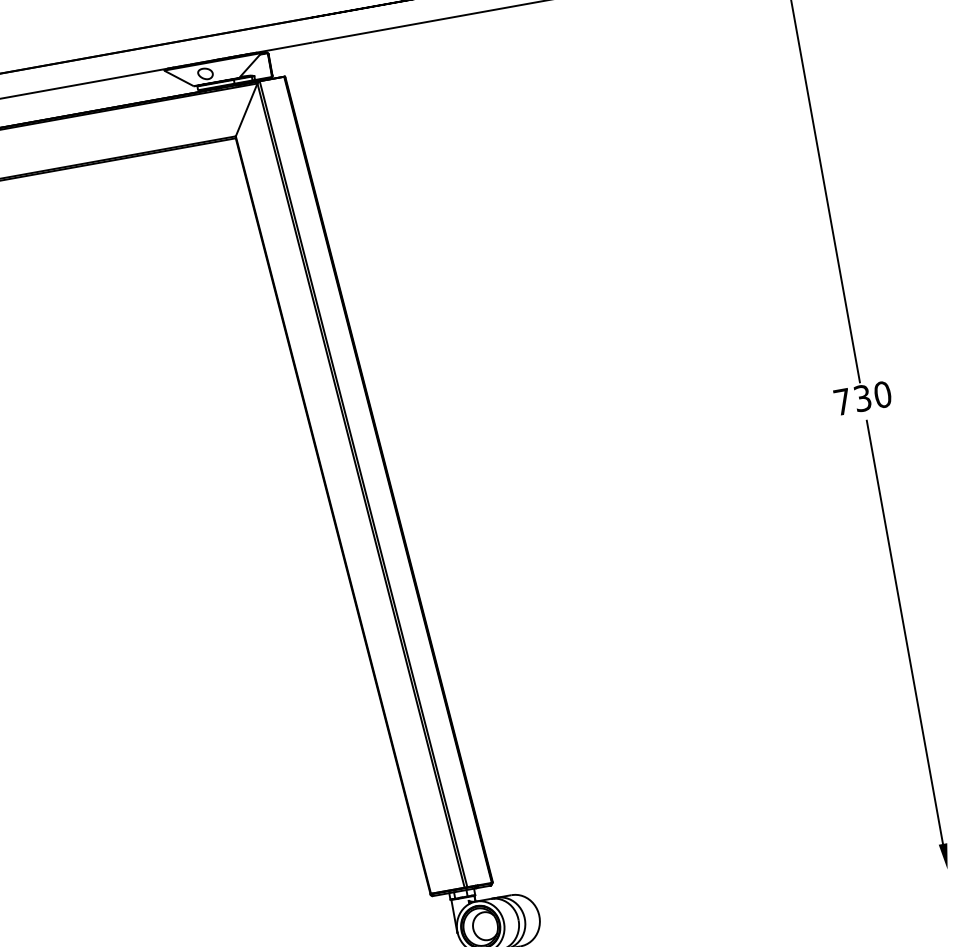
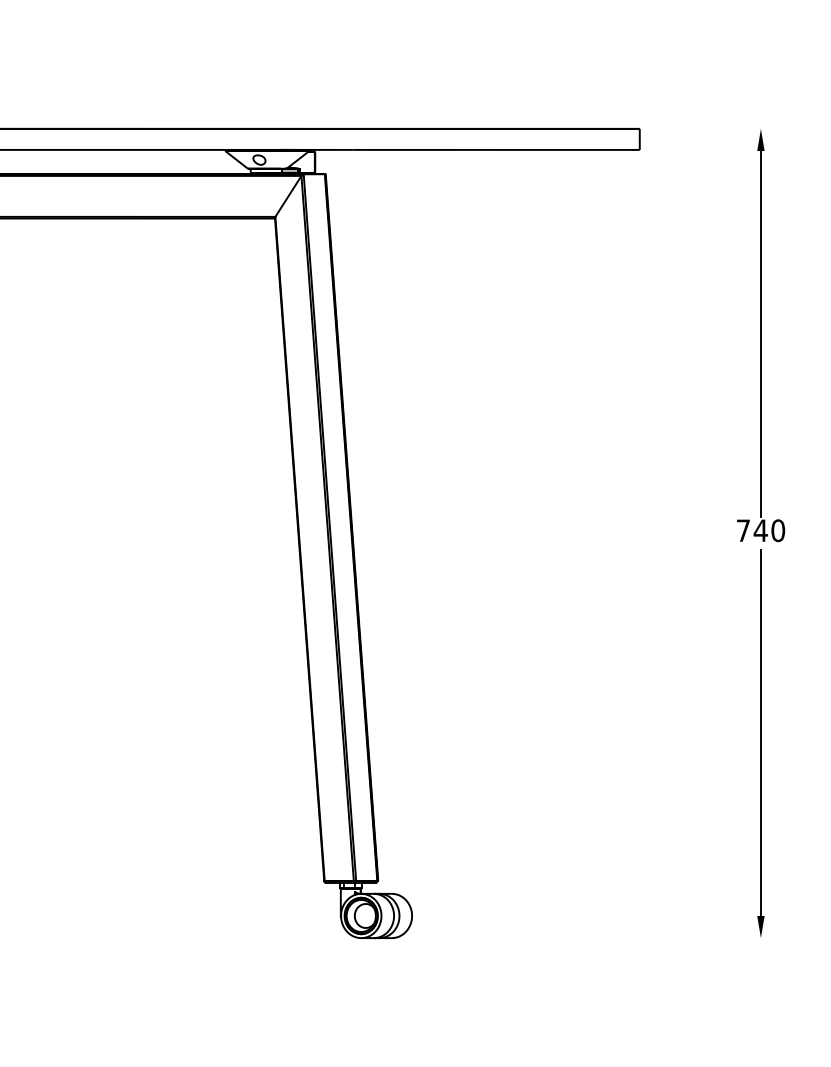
text: (862, 398) -> (760, 530), 730 -> 740

